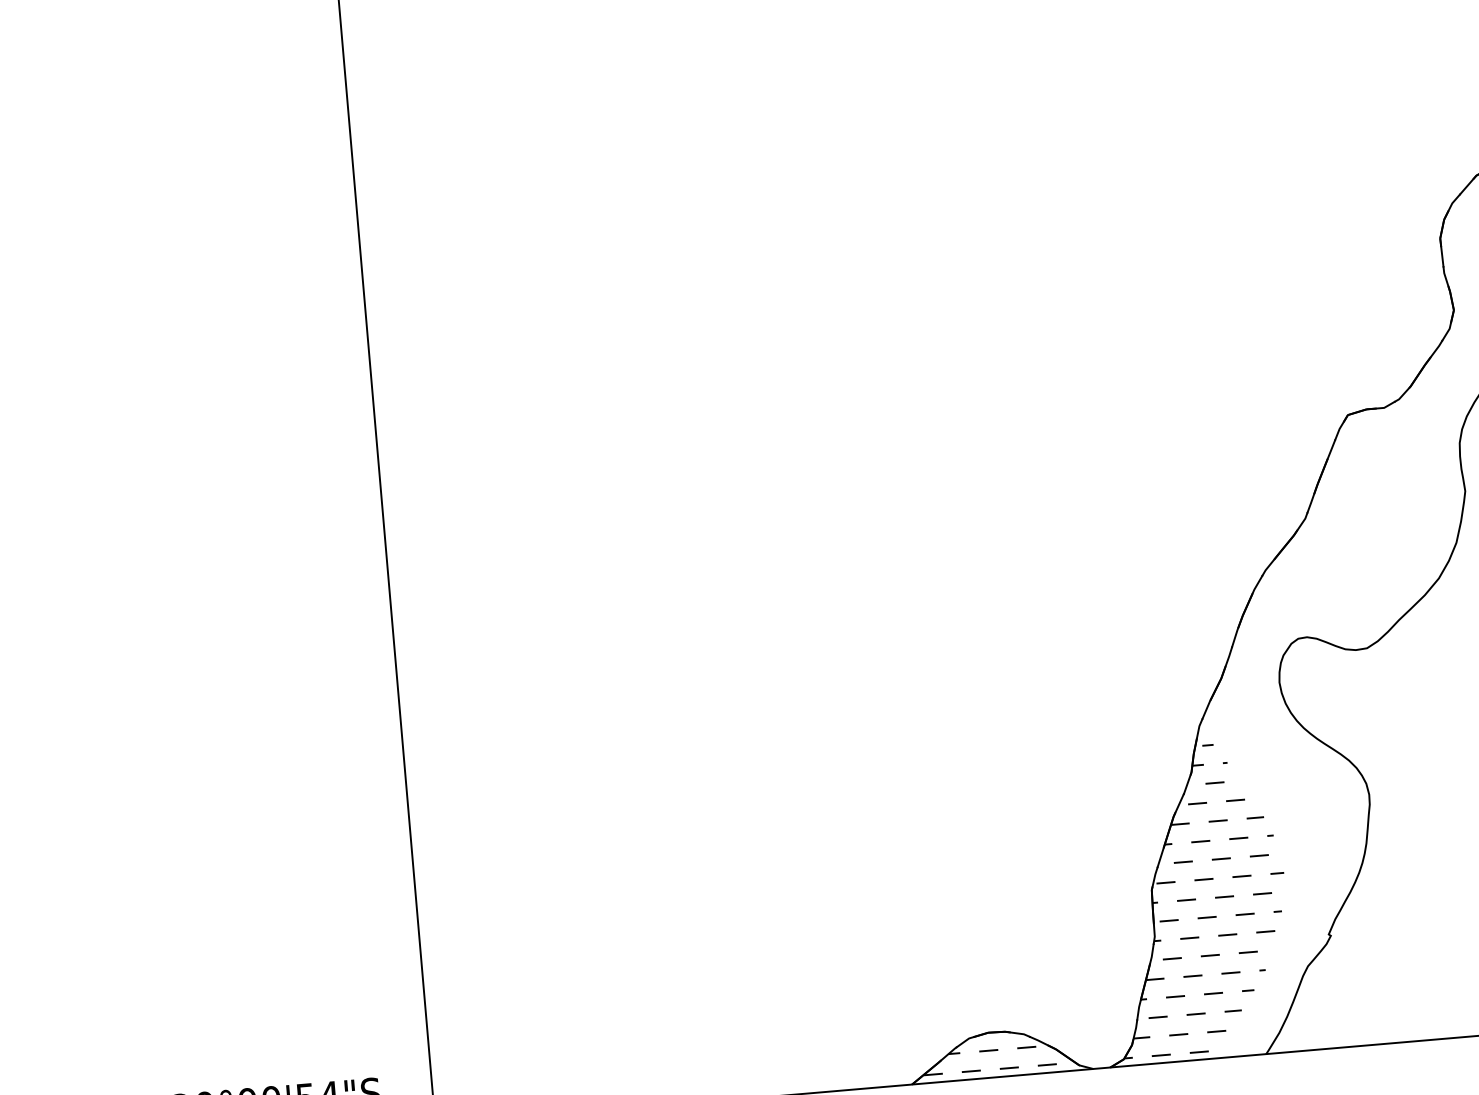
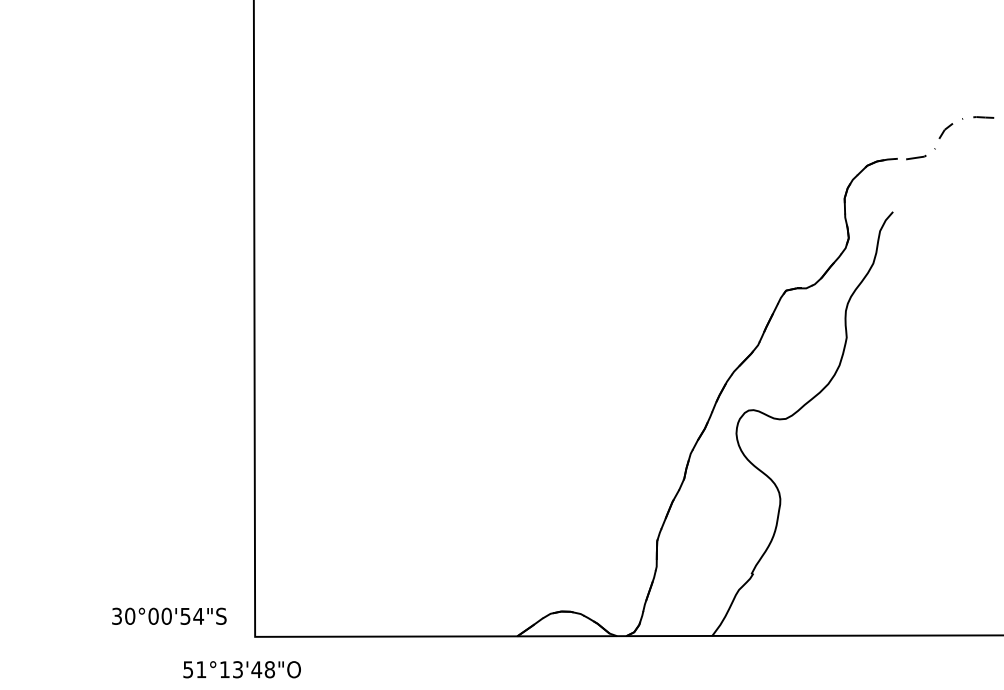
hatch: (1197, 888) -> (682, 542), removed
hatch: (989, 1060) -> (560, 626), removed

